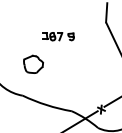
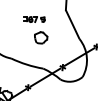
part: (34, 63) -> (41, 37), moved

